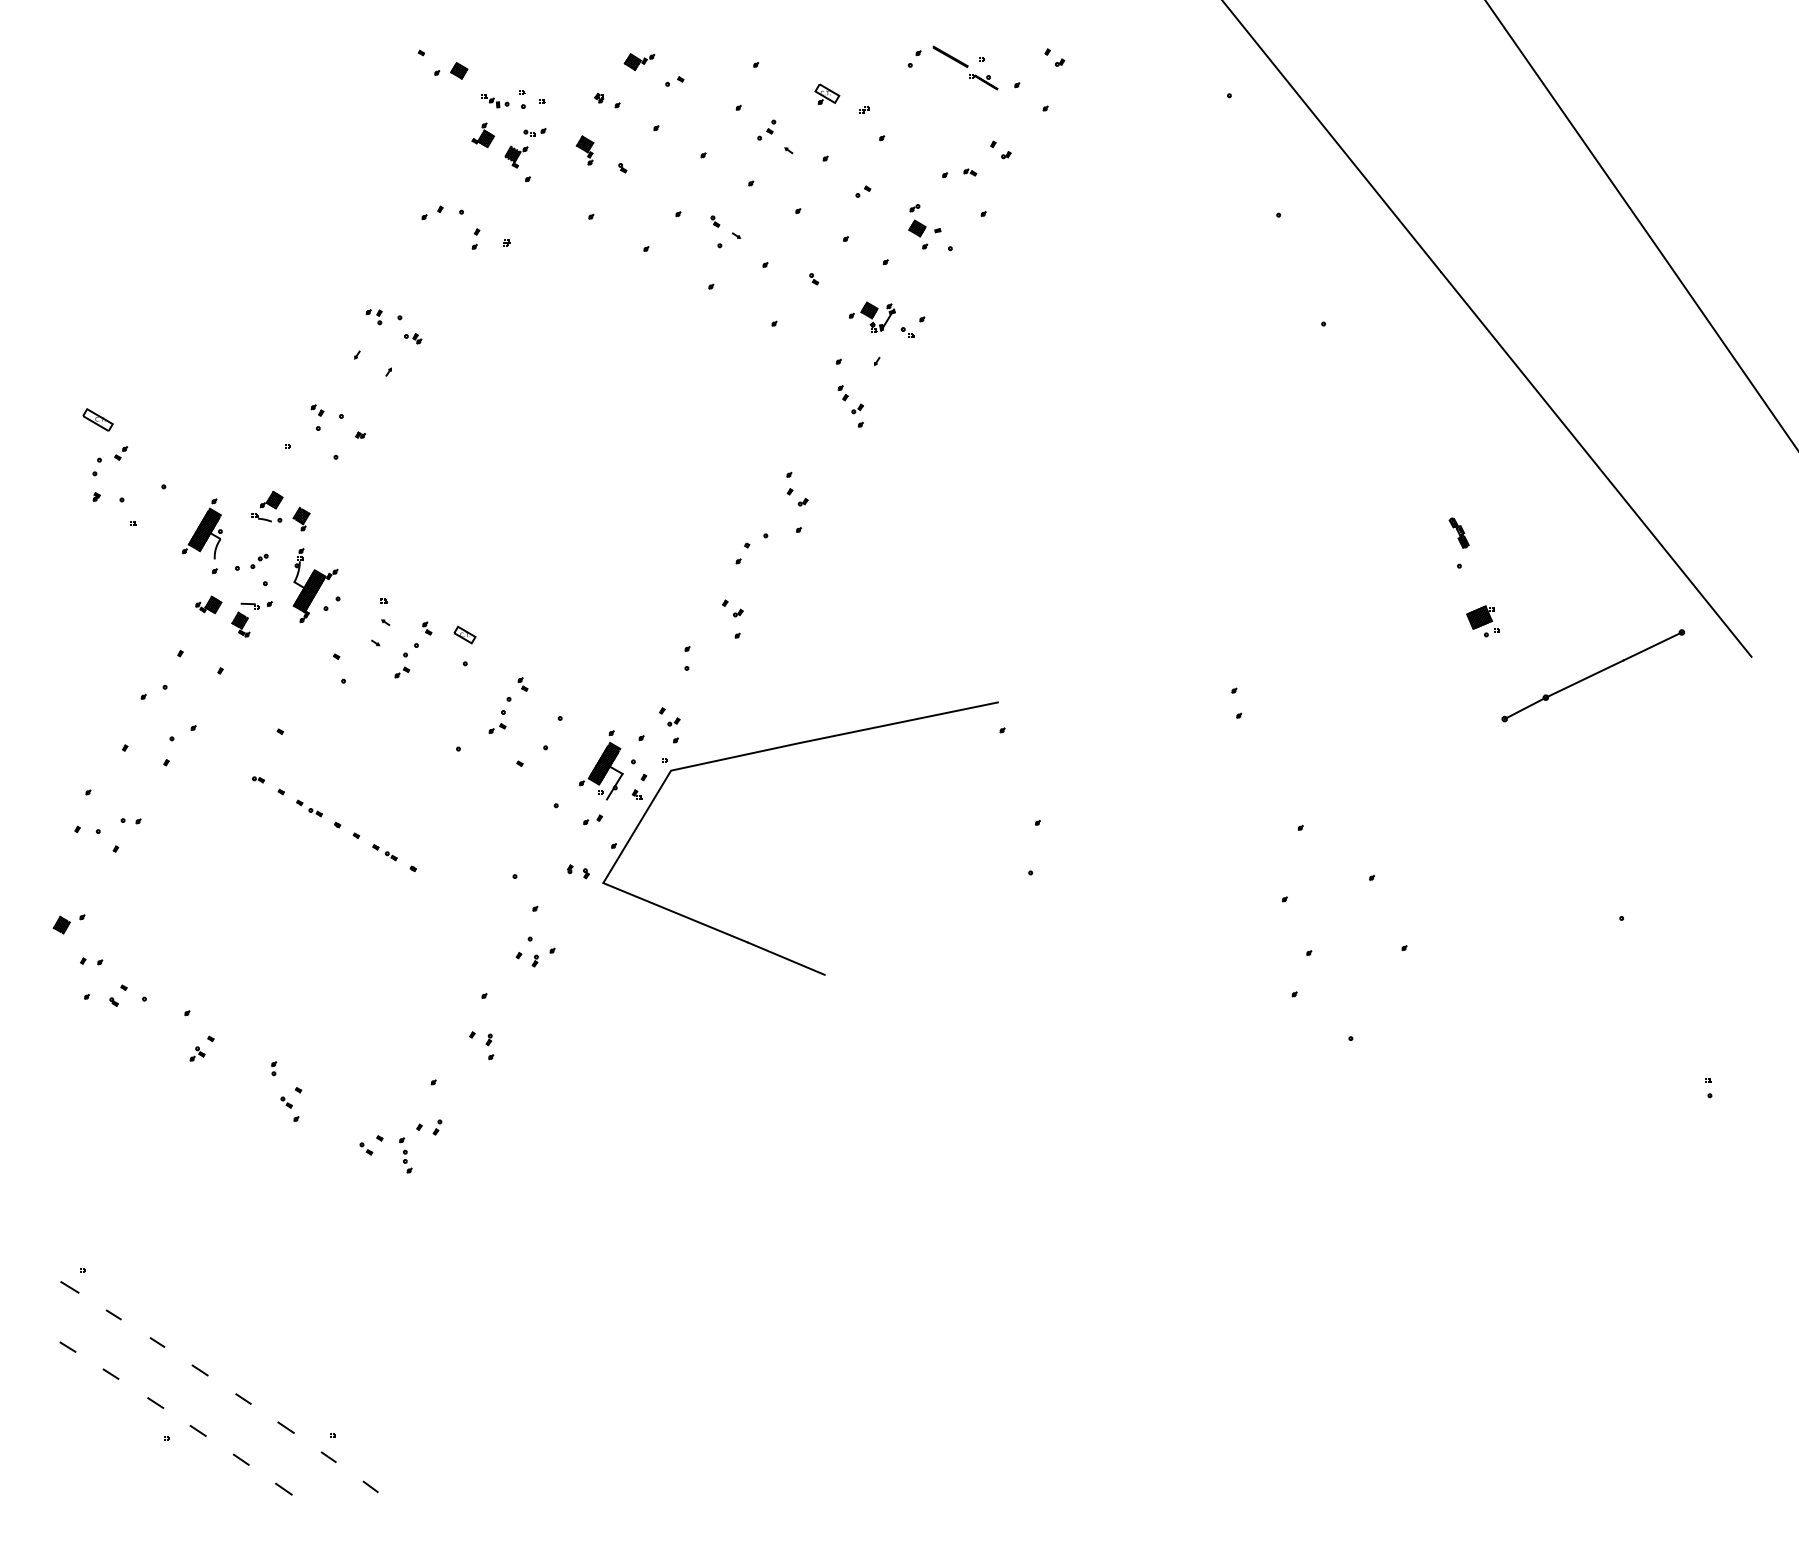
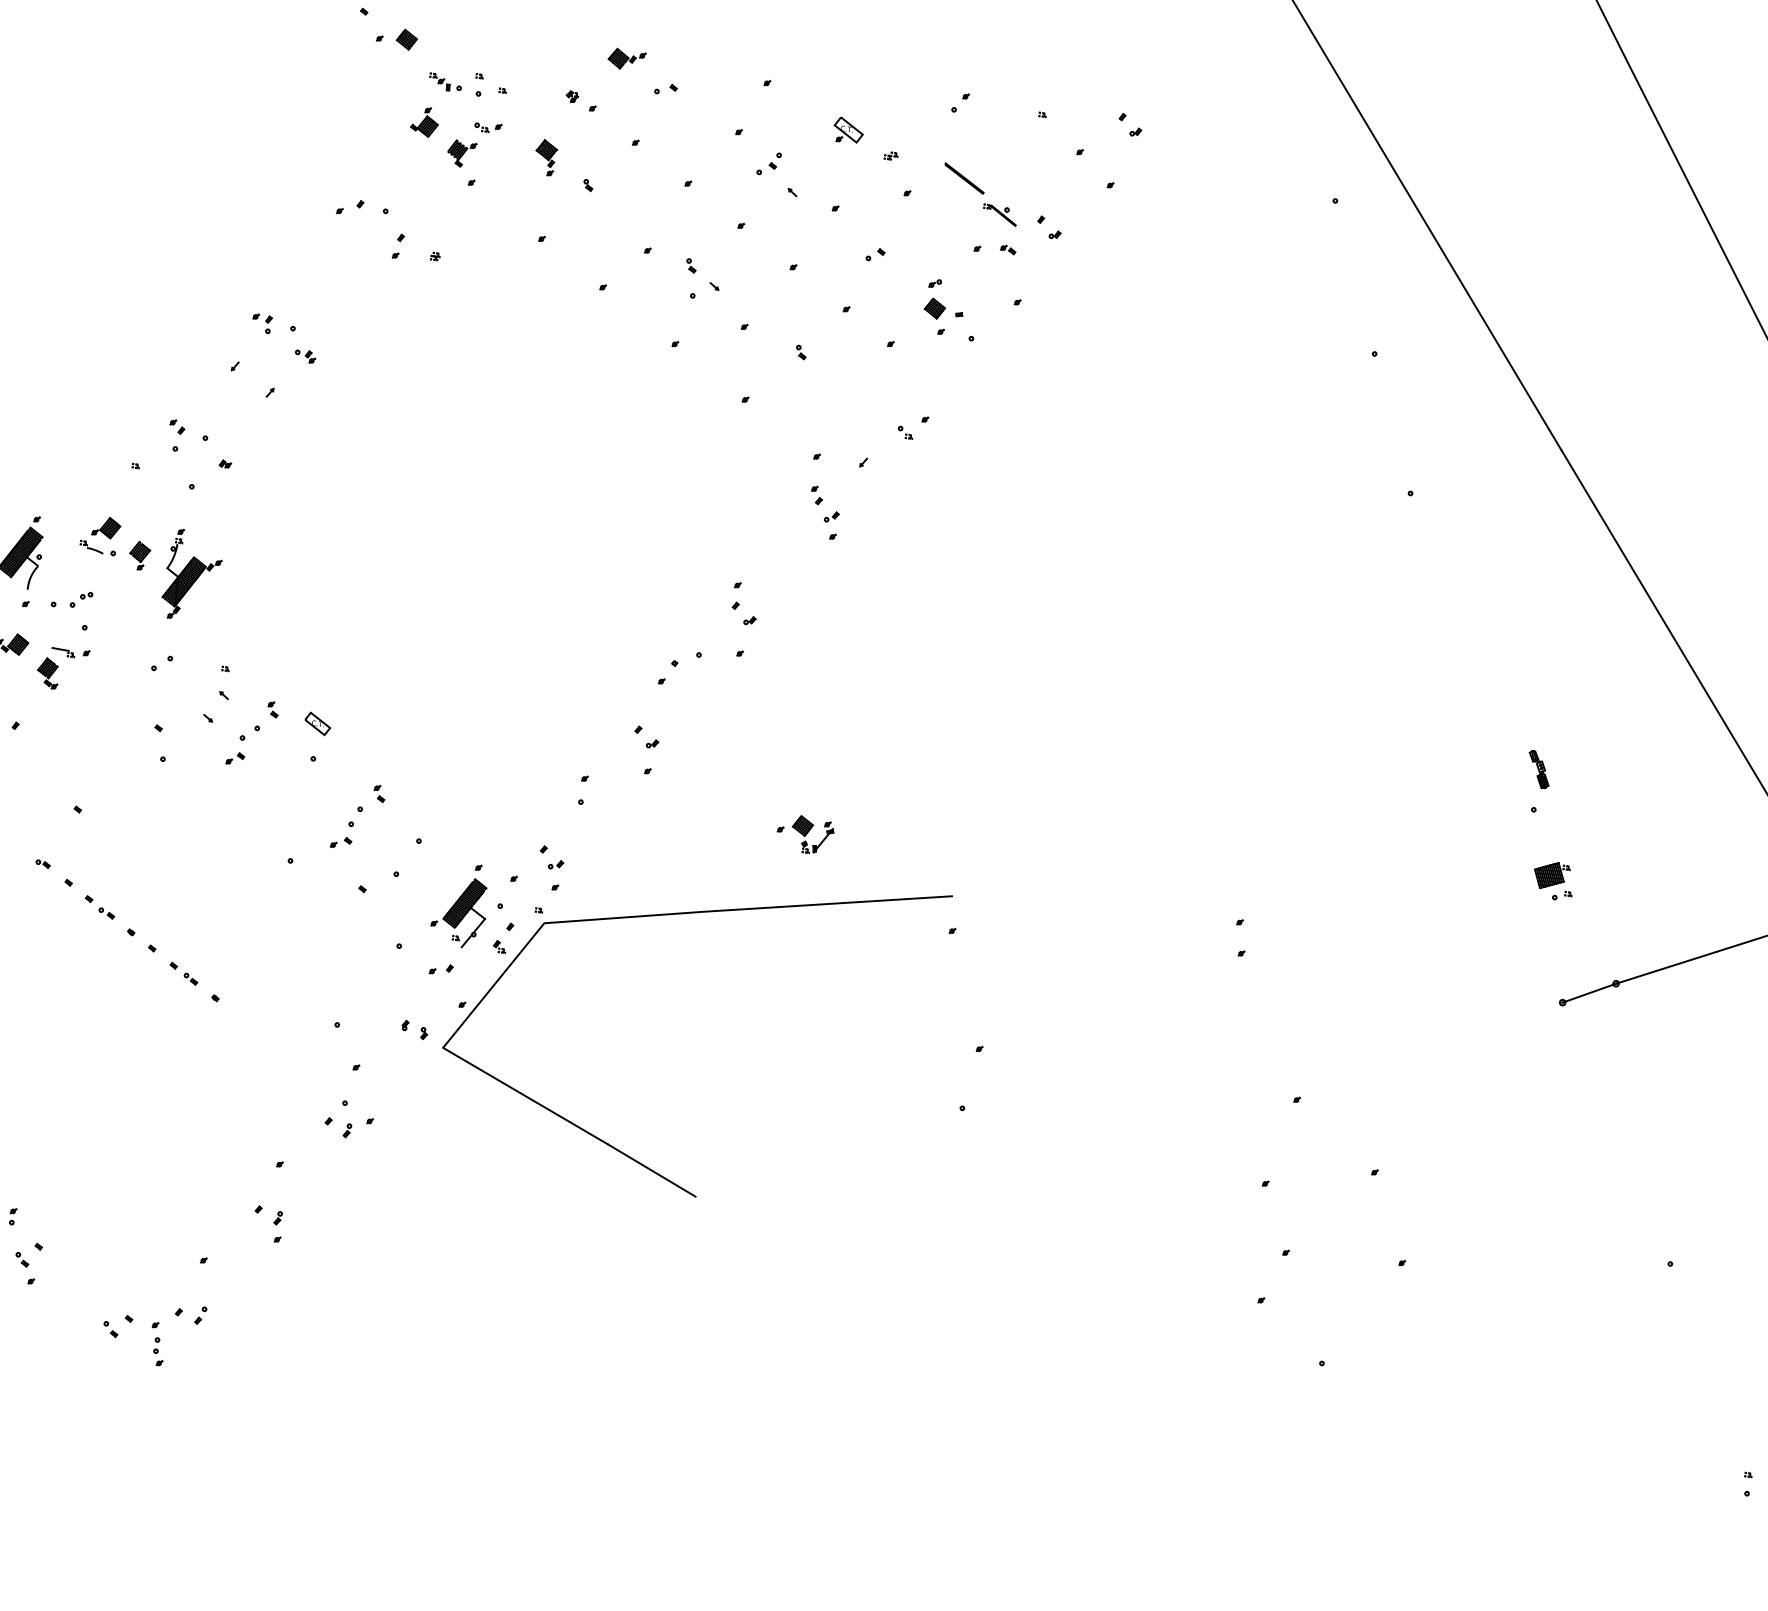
part: (965, 67) -> (980, 194), moved
part: (871, 316) -> (804, 833), moved
part: (315, 585) -> (192, 575), moved

